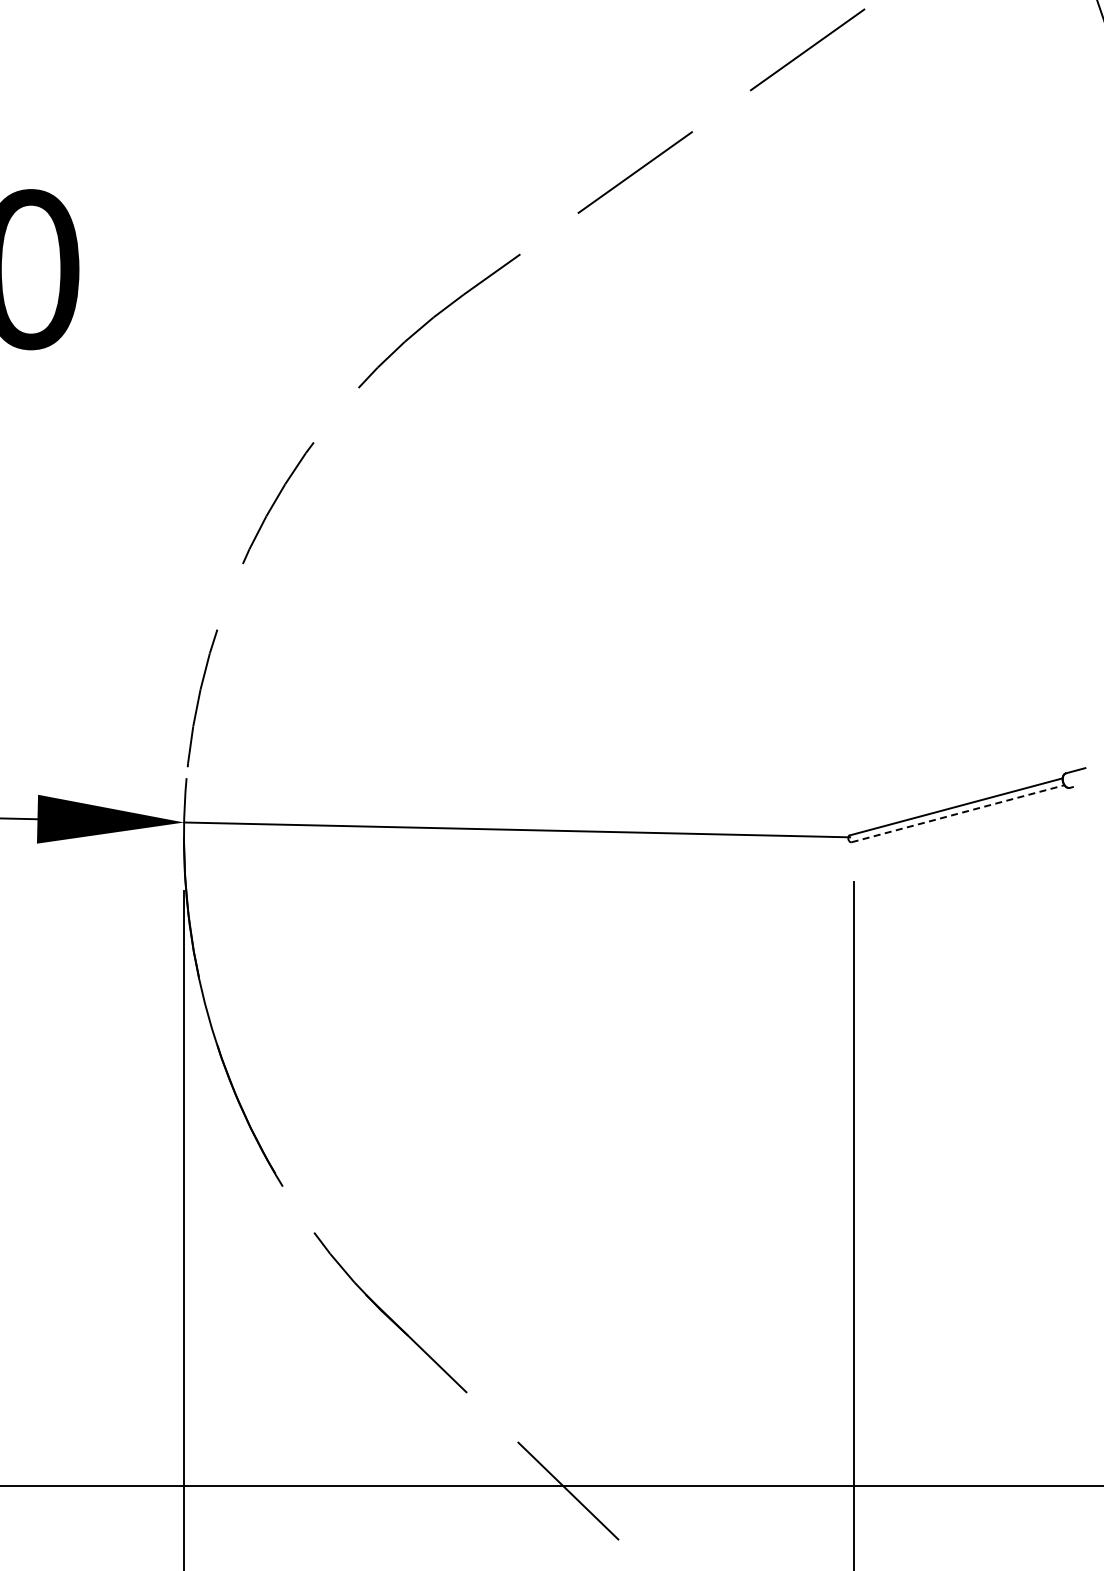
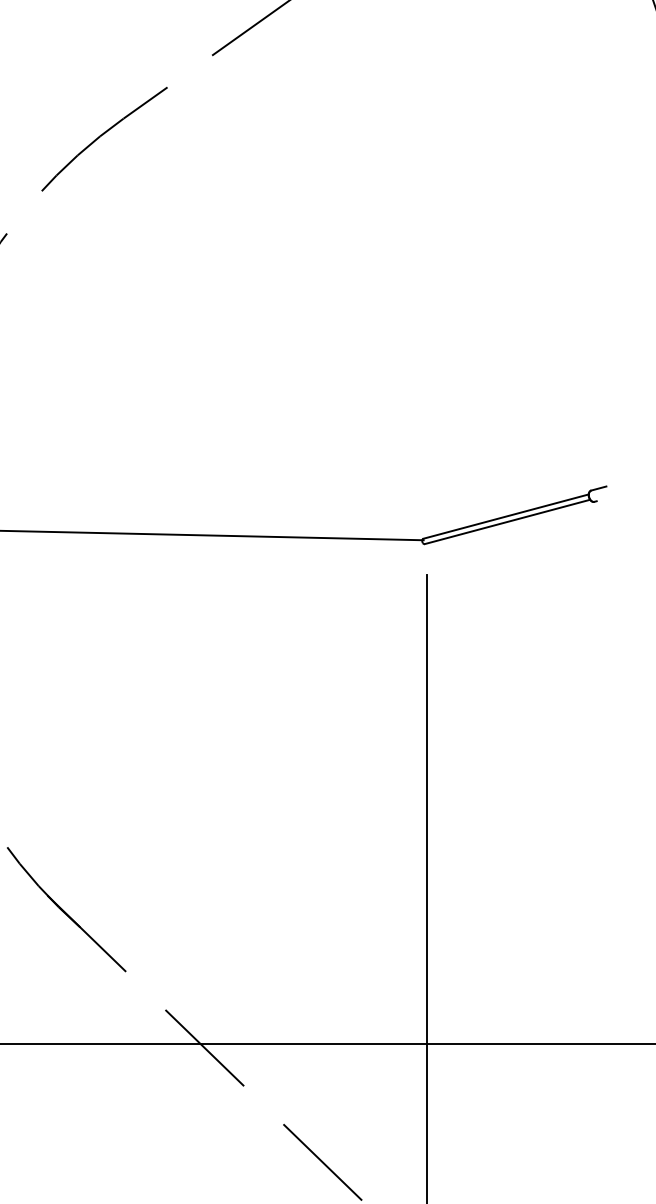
line: (958, 813) -> (507, 521), dashed -> solid

